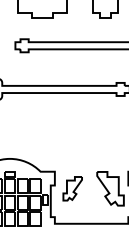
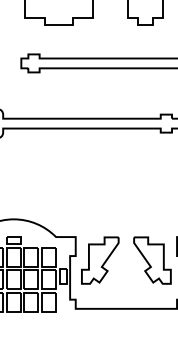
part: (72, 188) -> (100, 260), size x1.43

